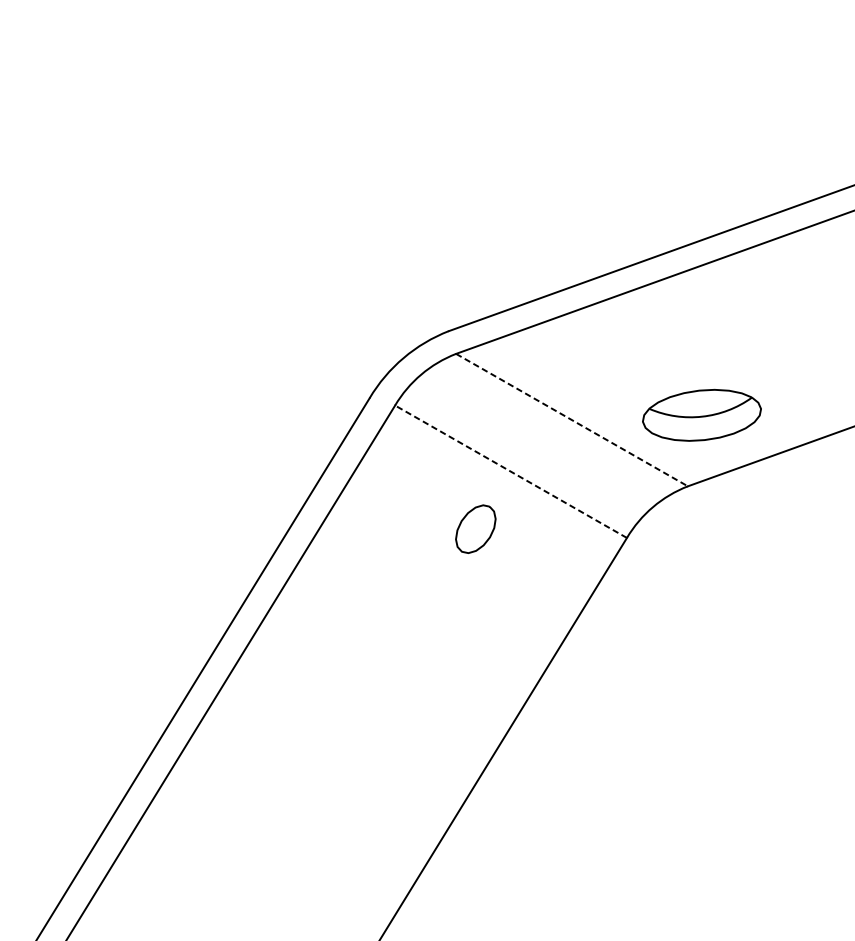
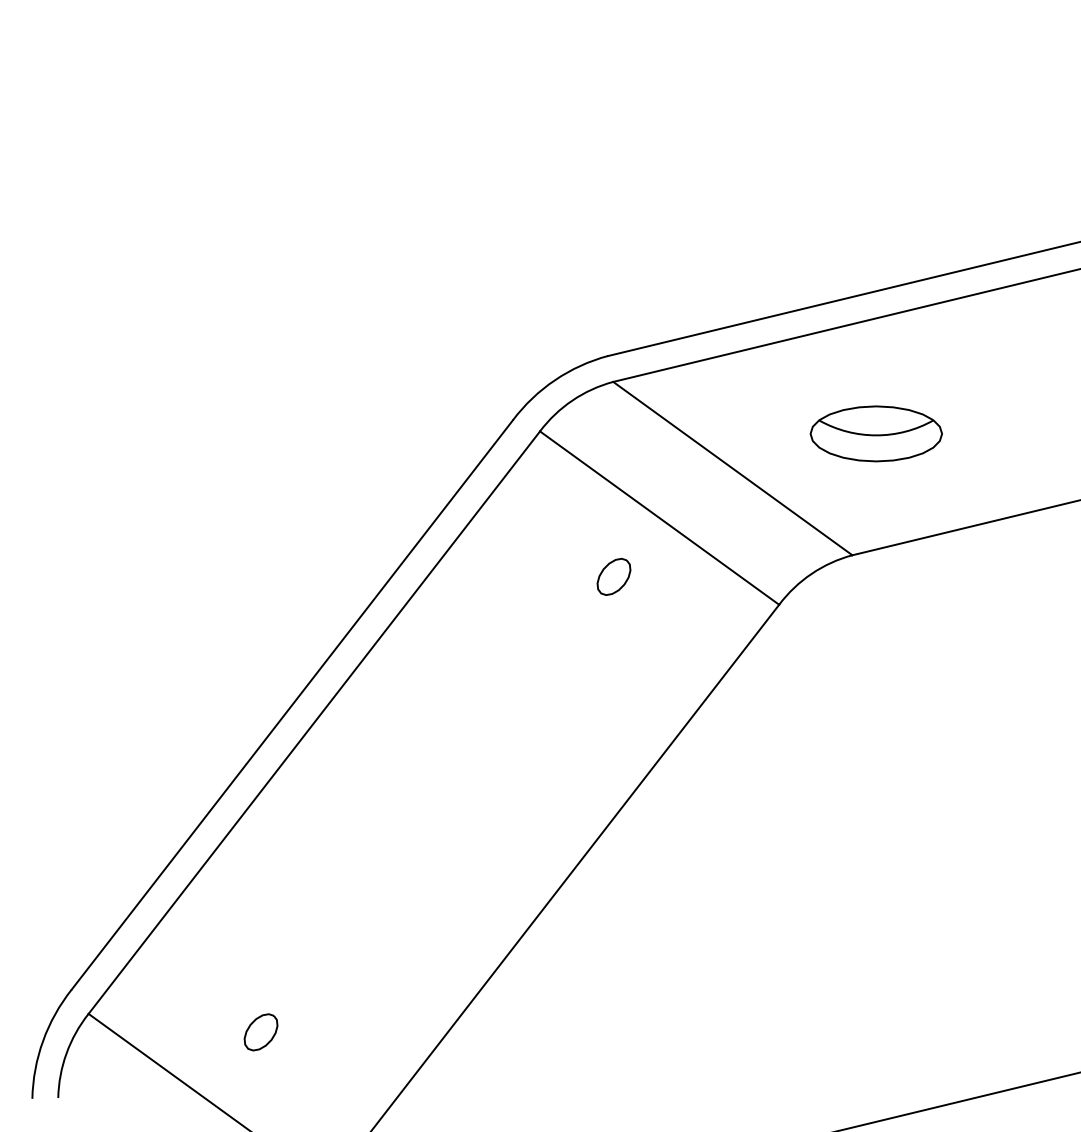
part: (701, 415) -> (875, 433), moved
line: (571, 420) -> (732, 468), dashed -> solid
line: (510, 472) -> (659, 518), dashed -> solid
part: (475, 528) -> (613, 576), size x0.71

